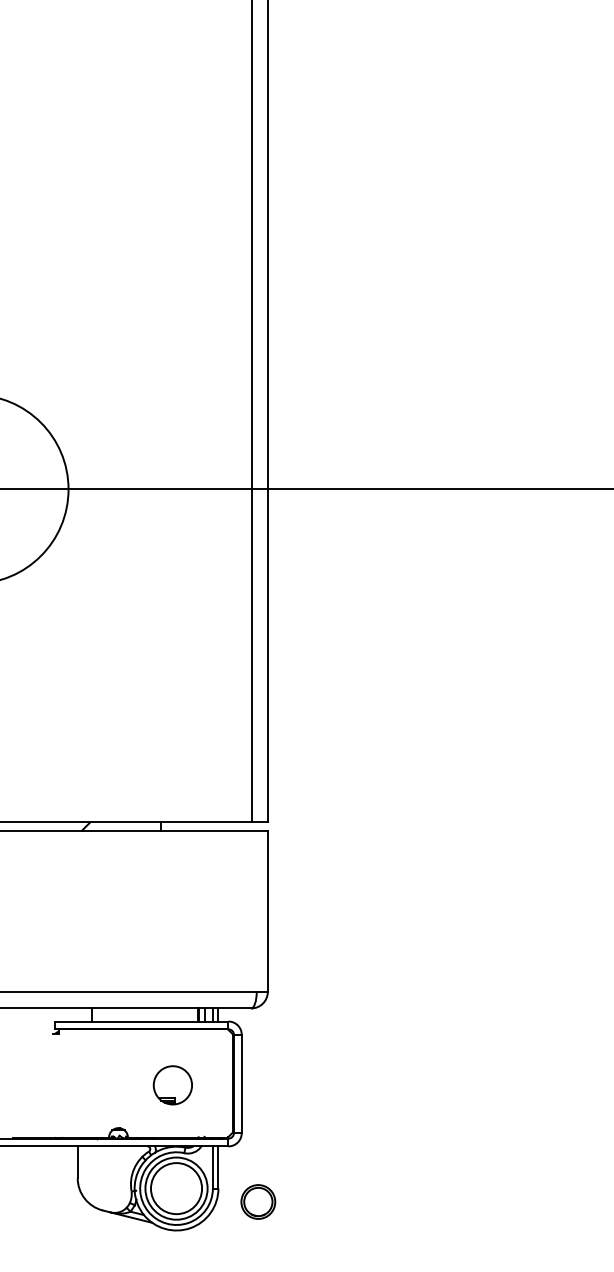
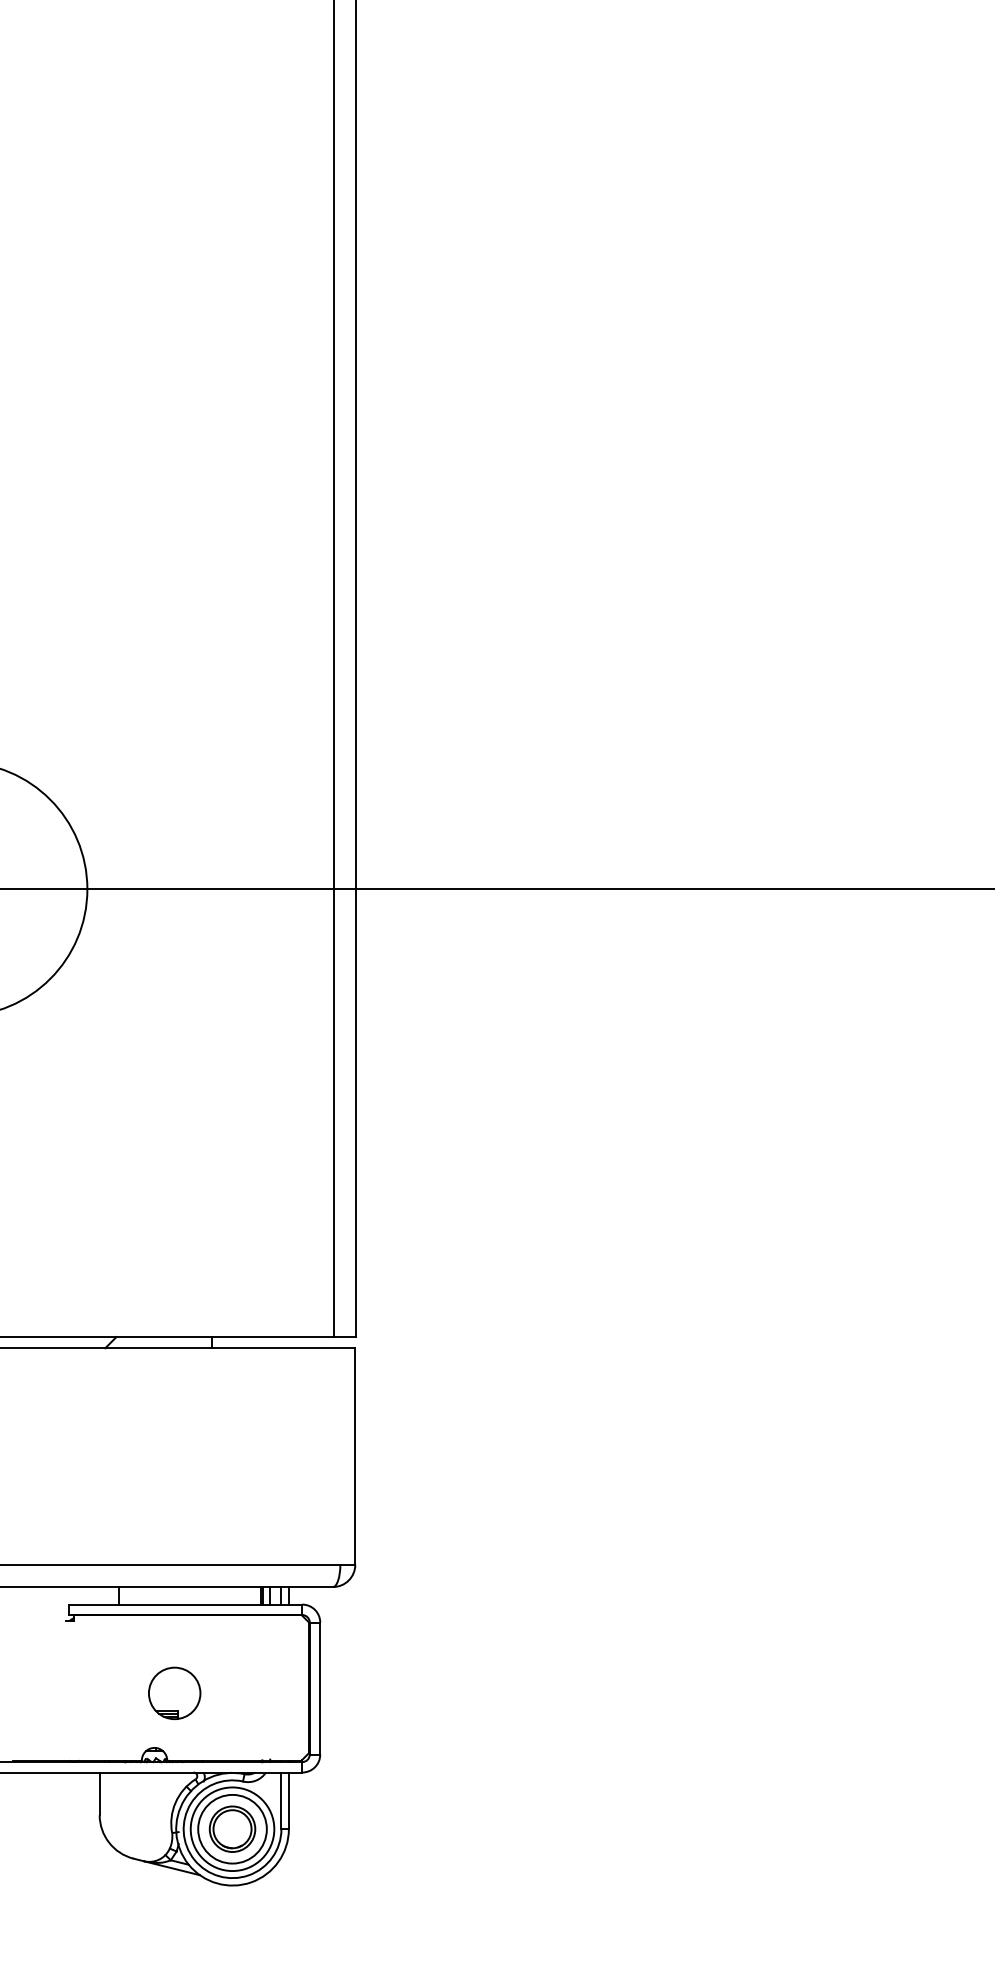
part: (172, 1085) -> (174, 1693), moved
part: (258, 1201) -> (232, 1828), moved

